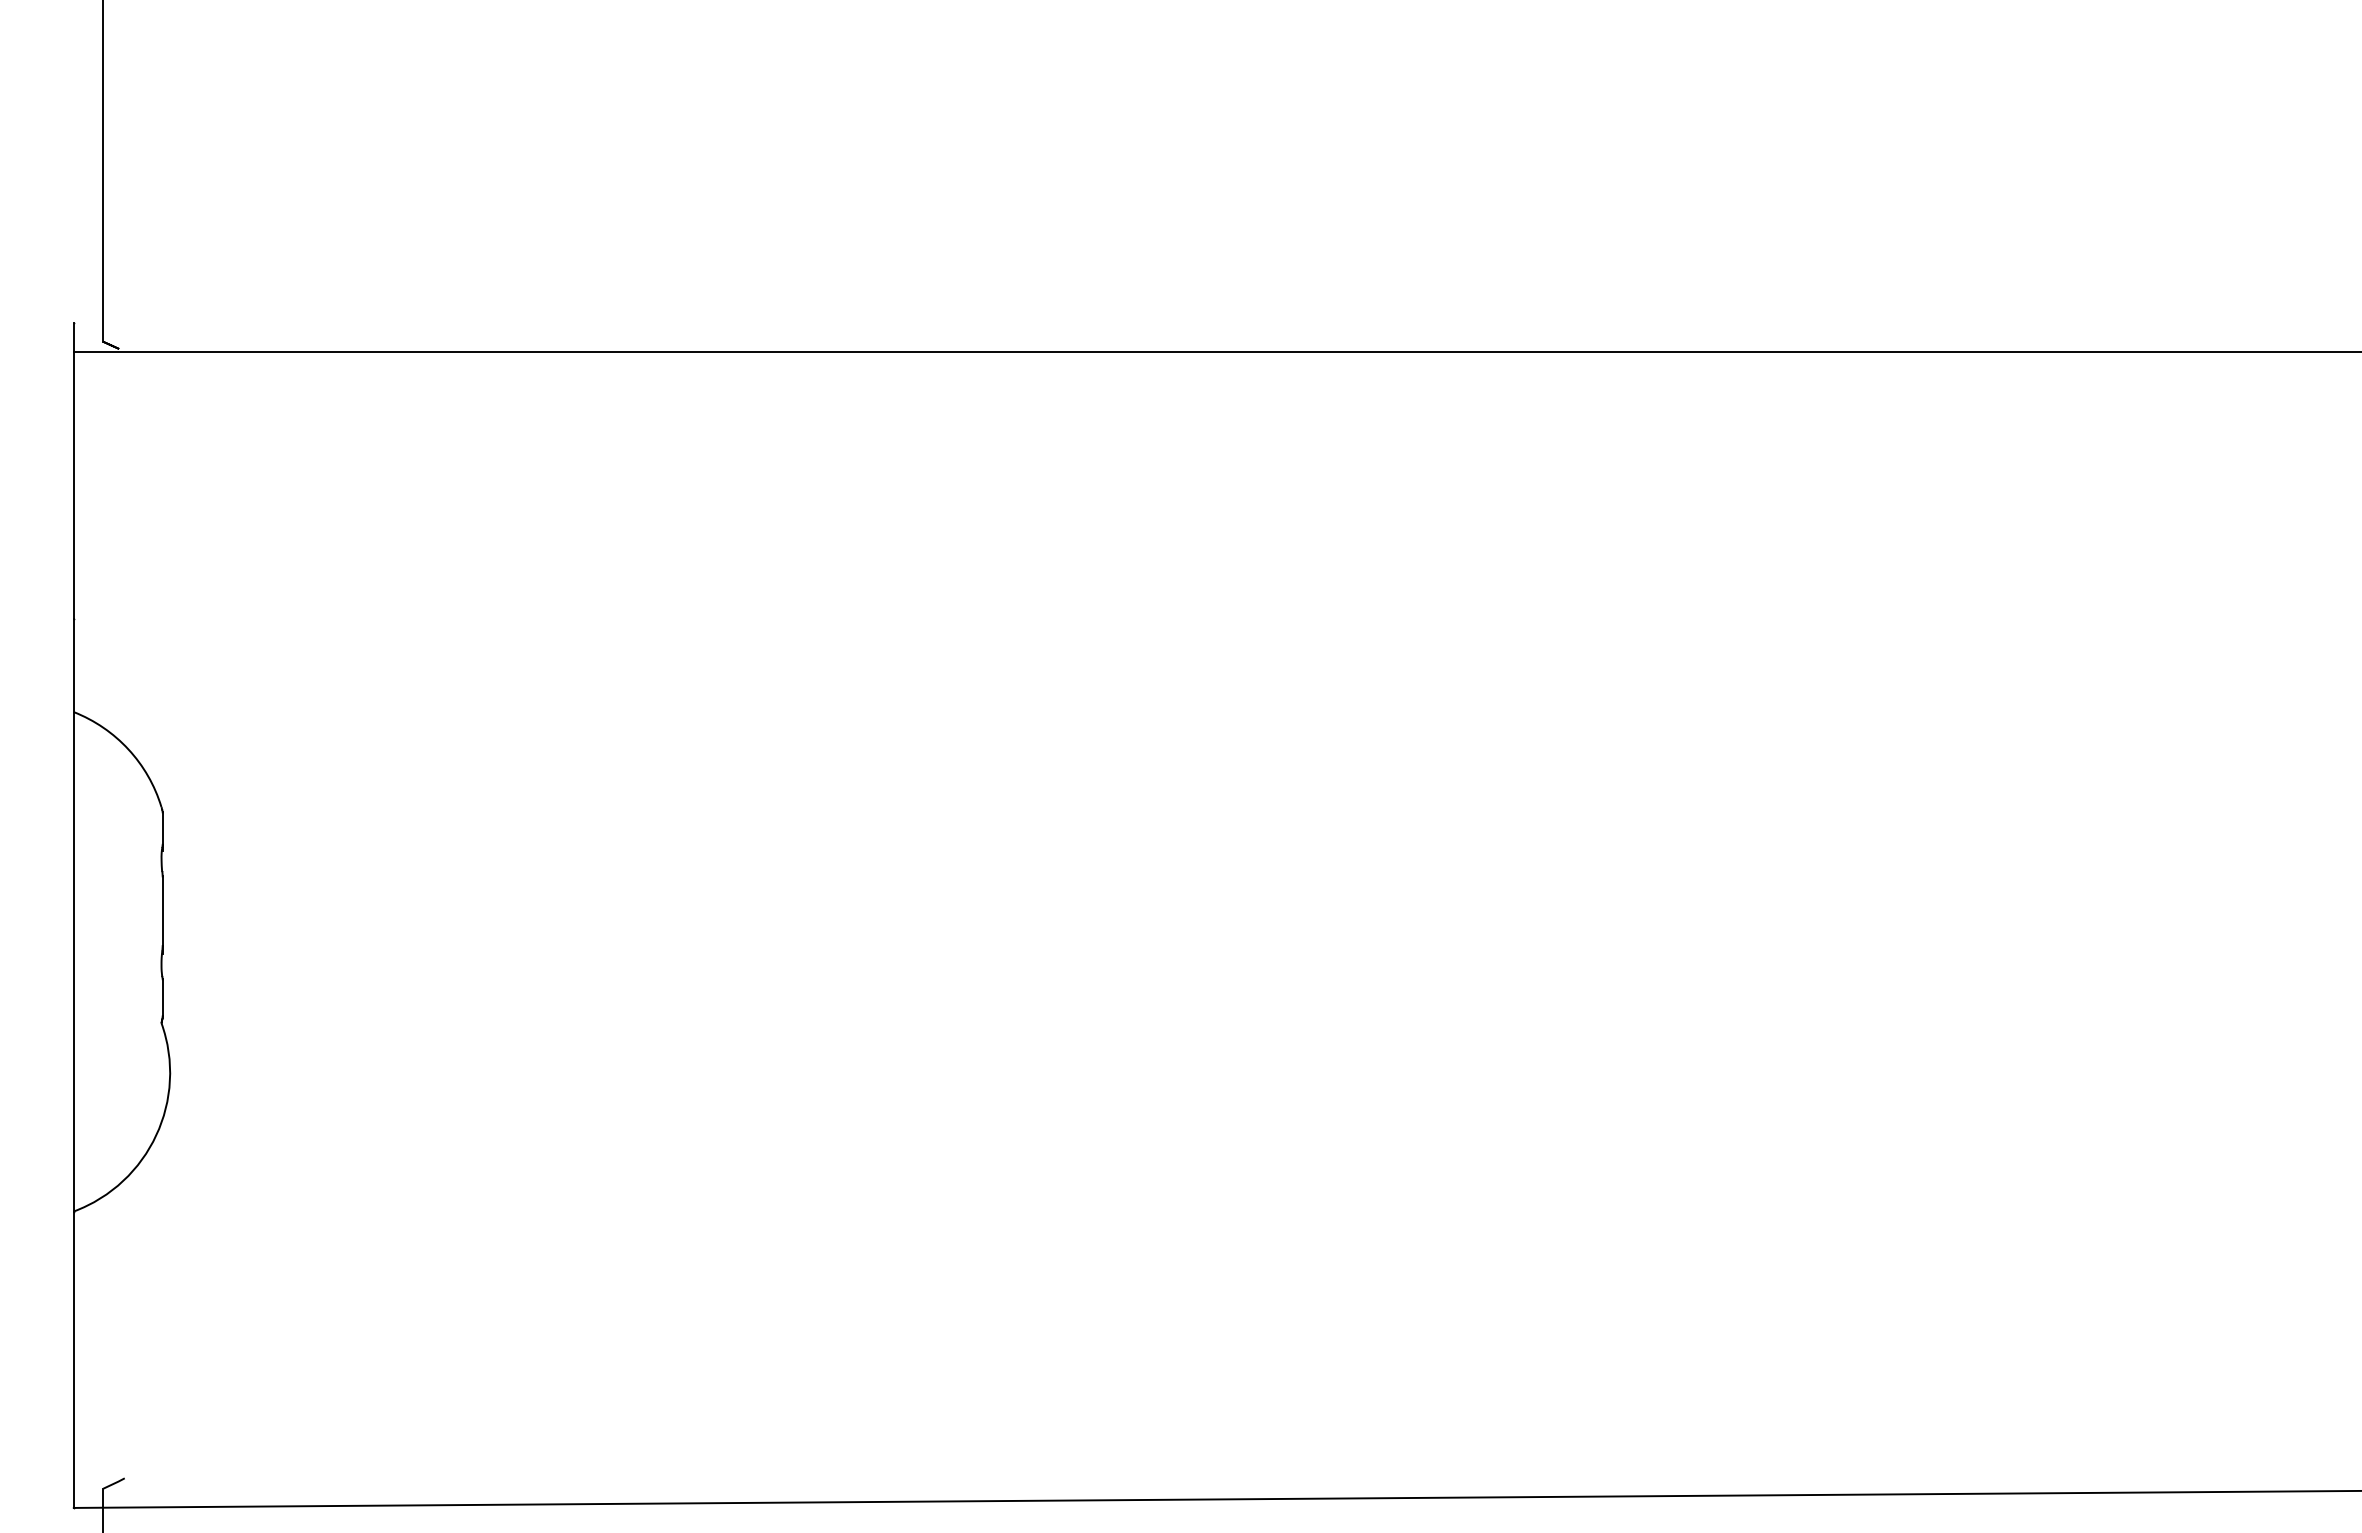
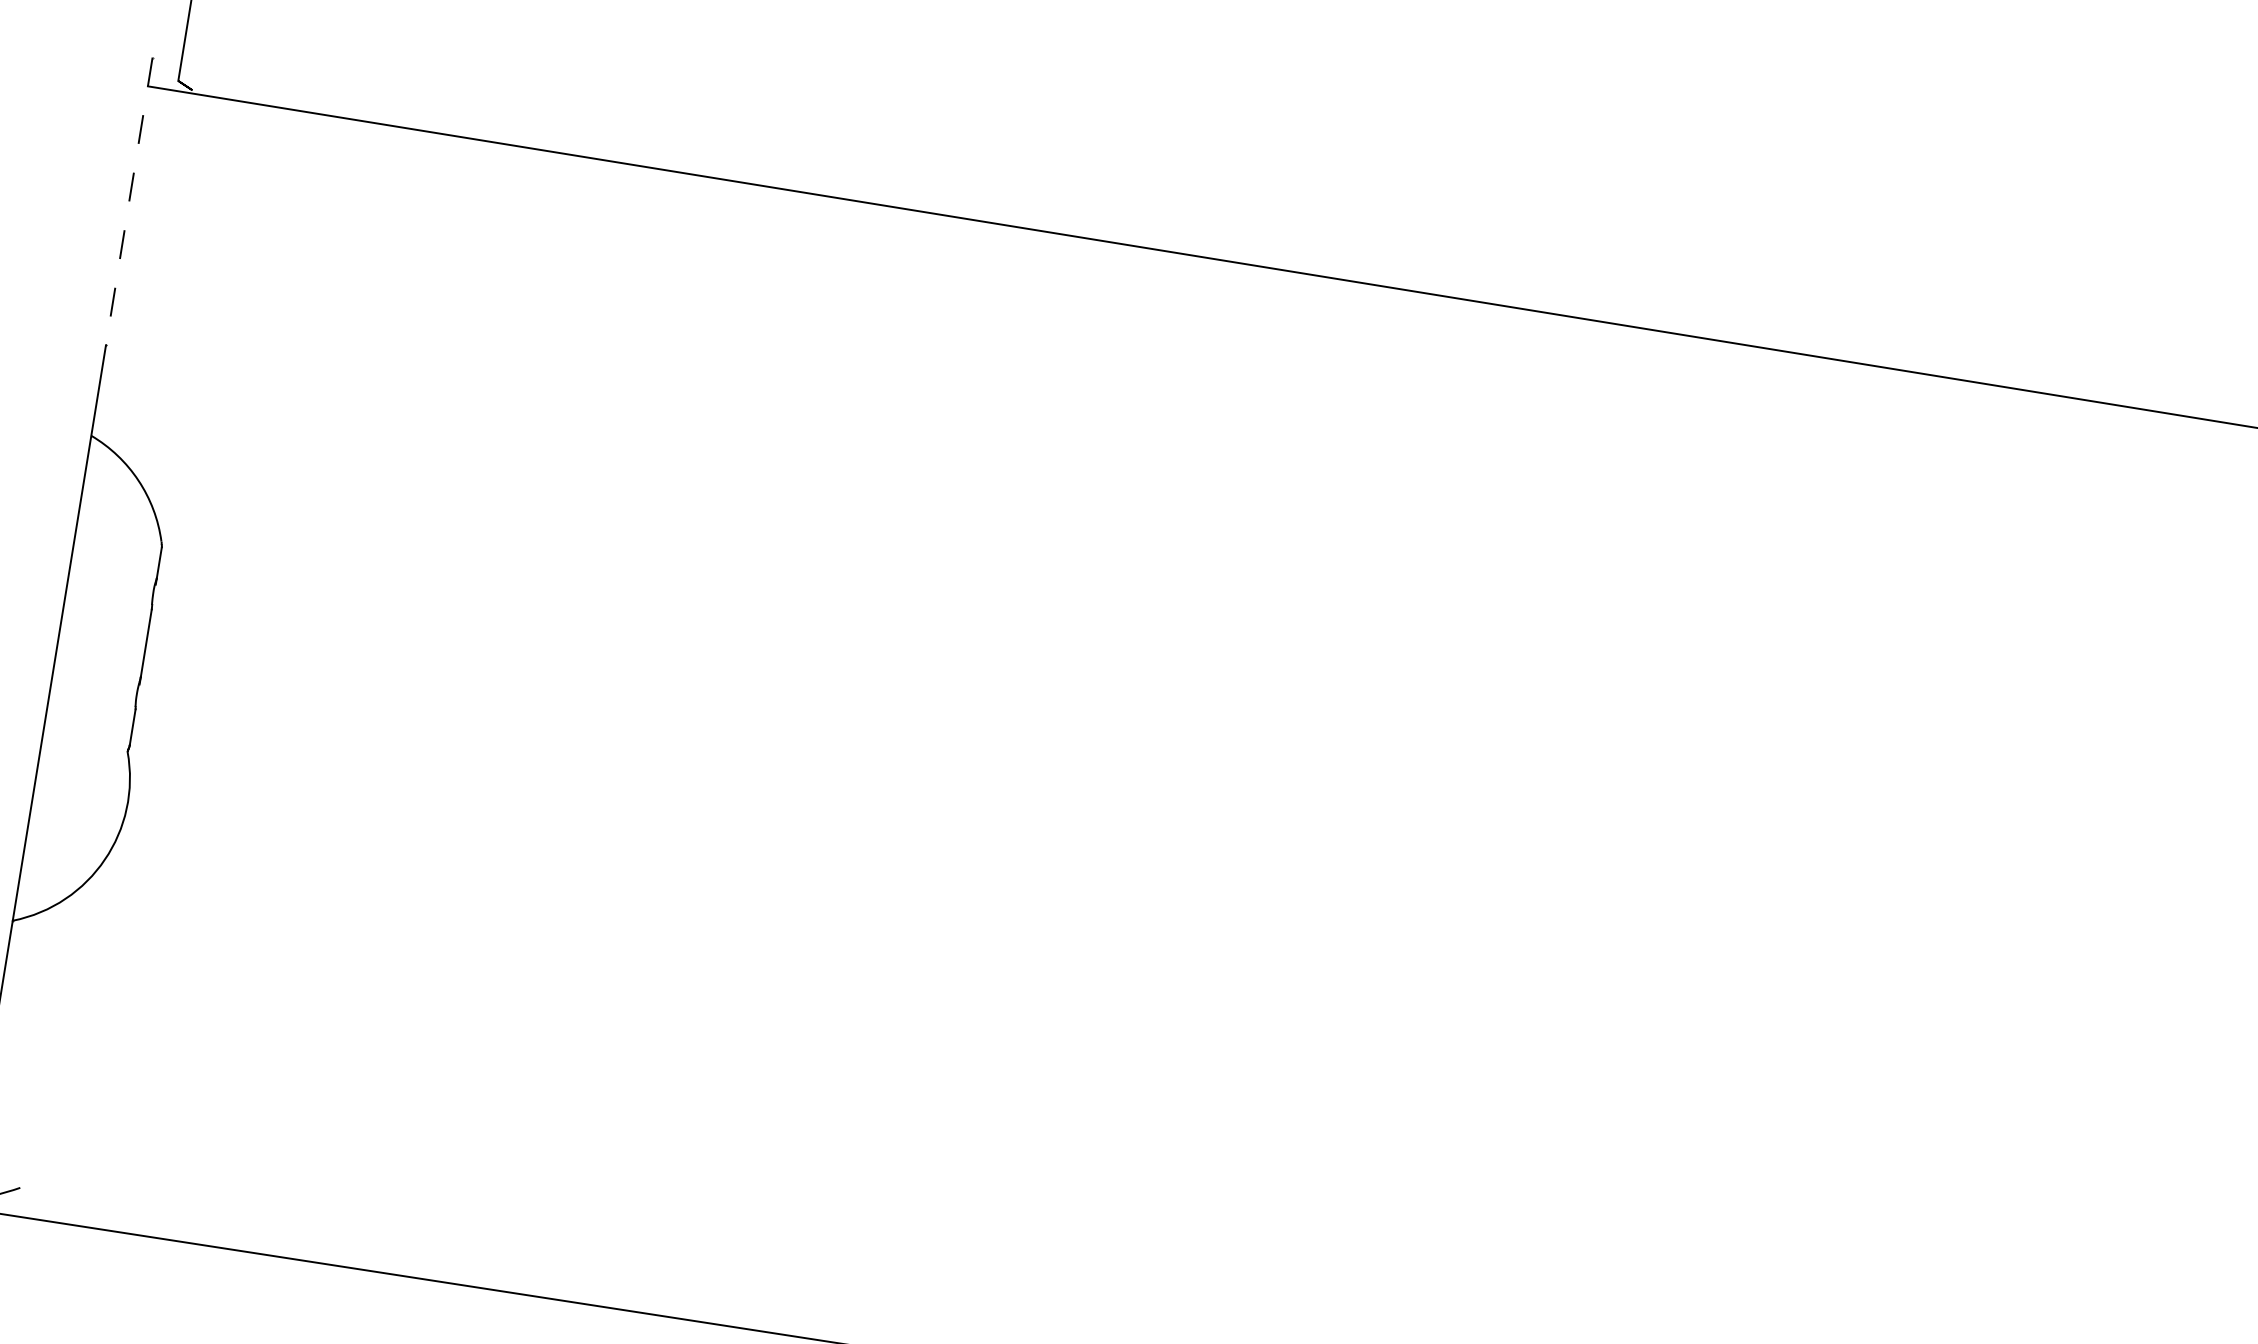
line: (73, 471) -> (128, 202), solid -> dashed

